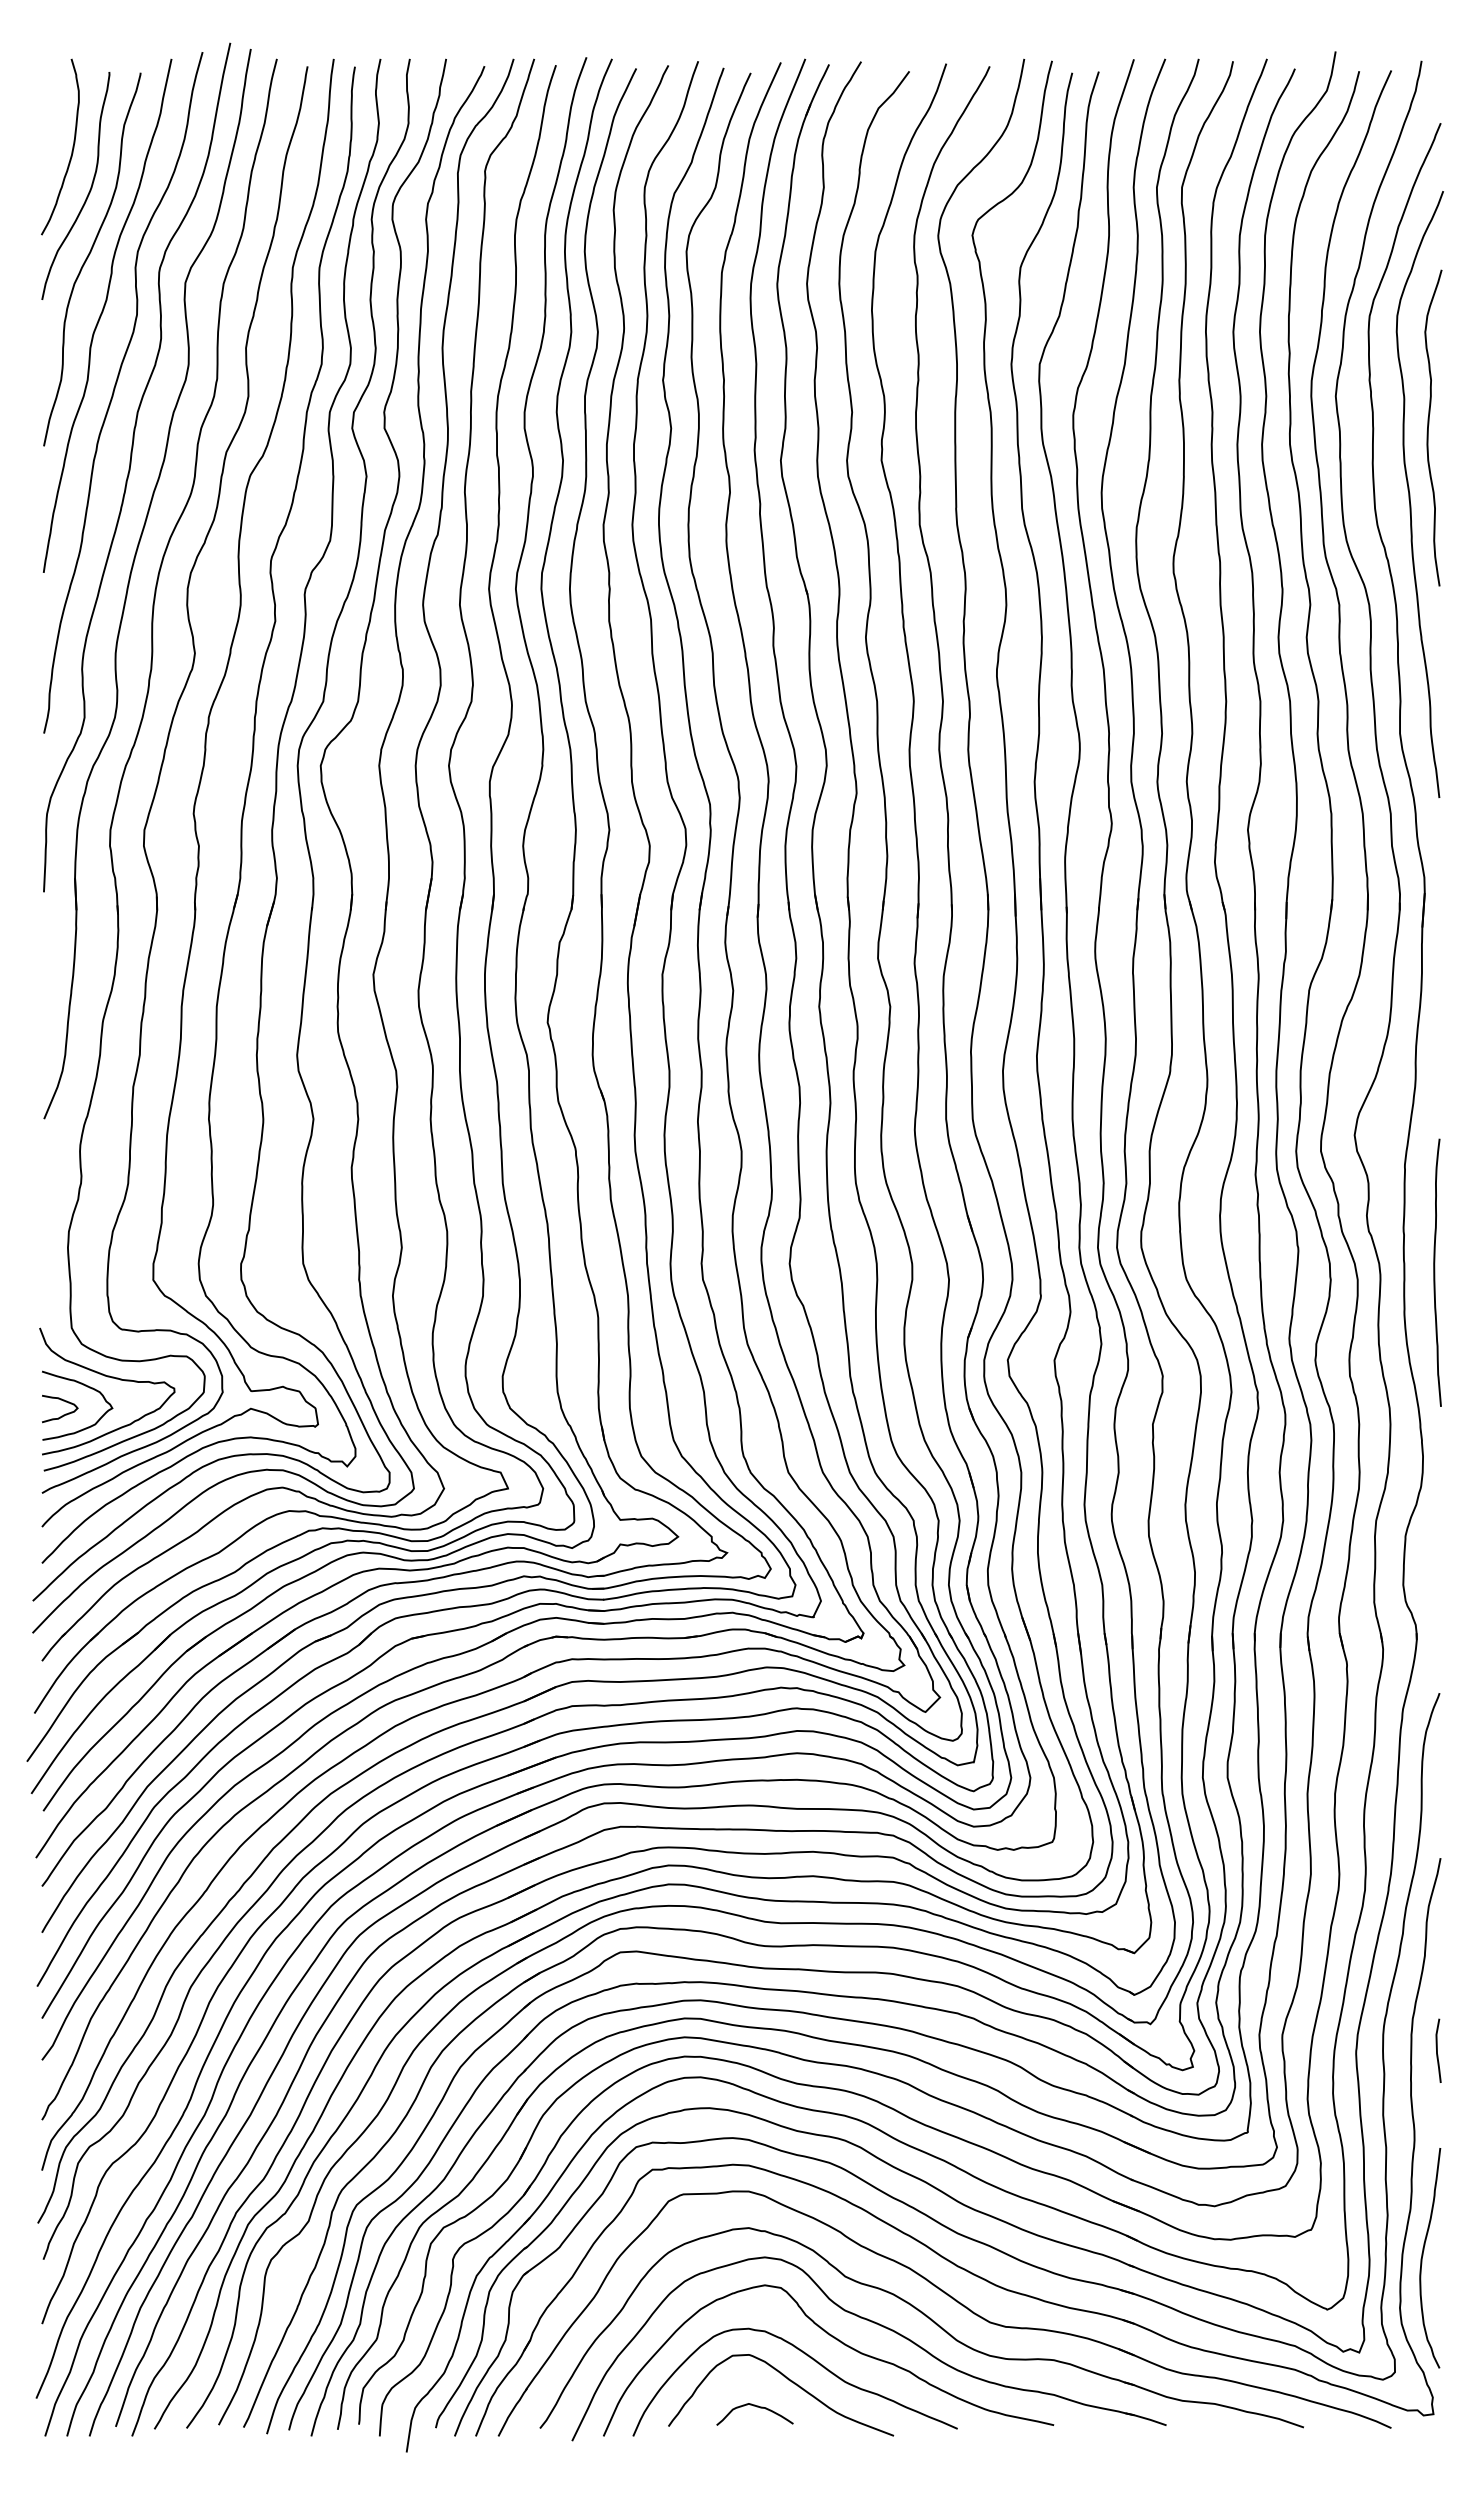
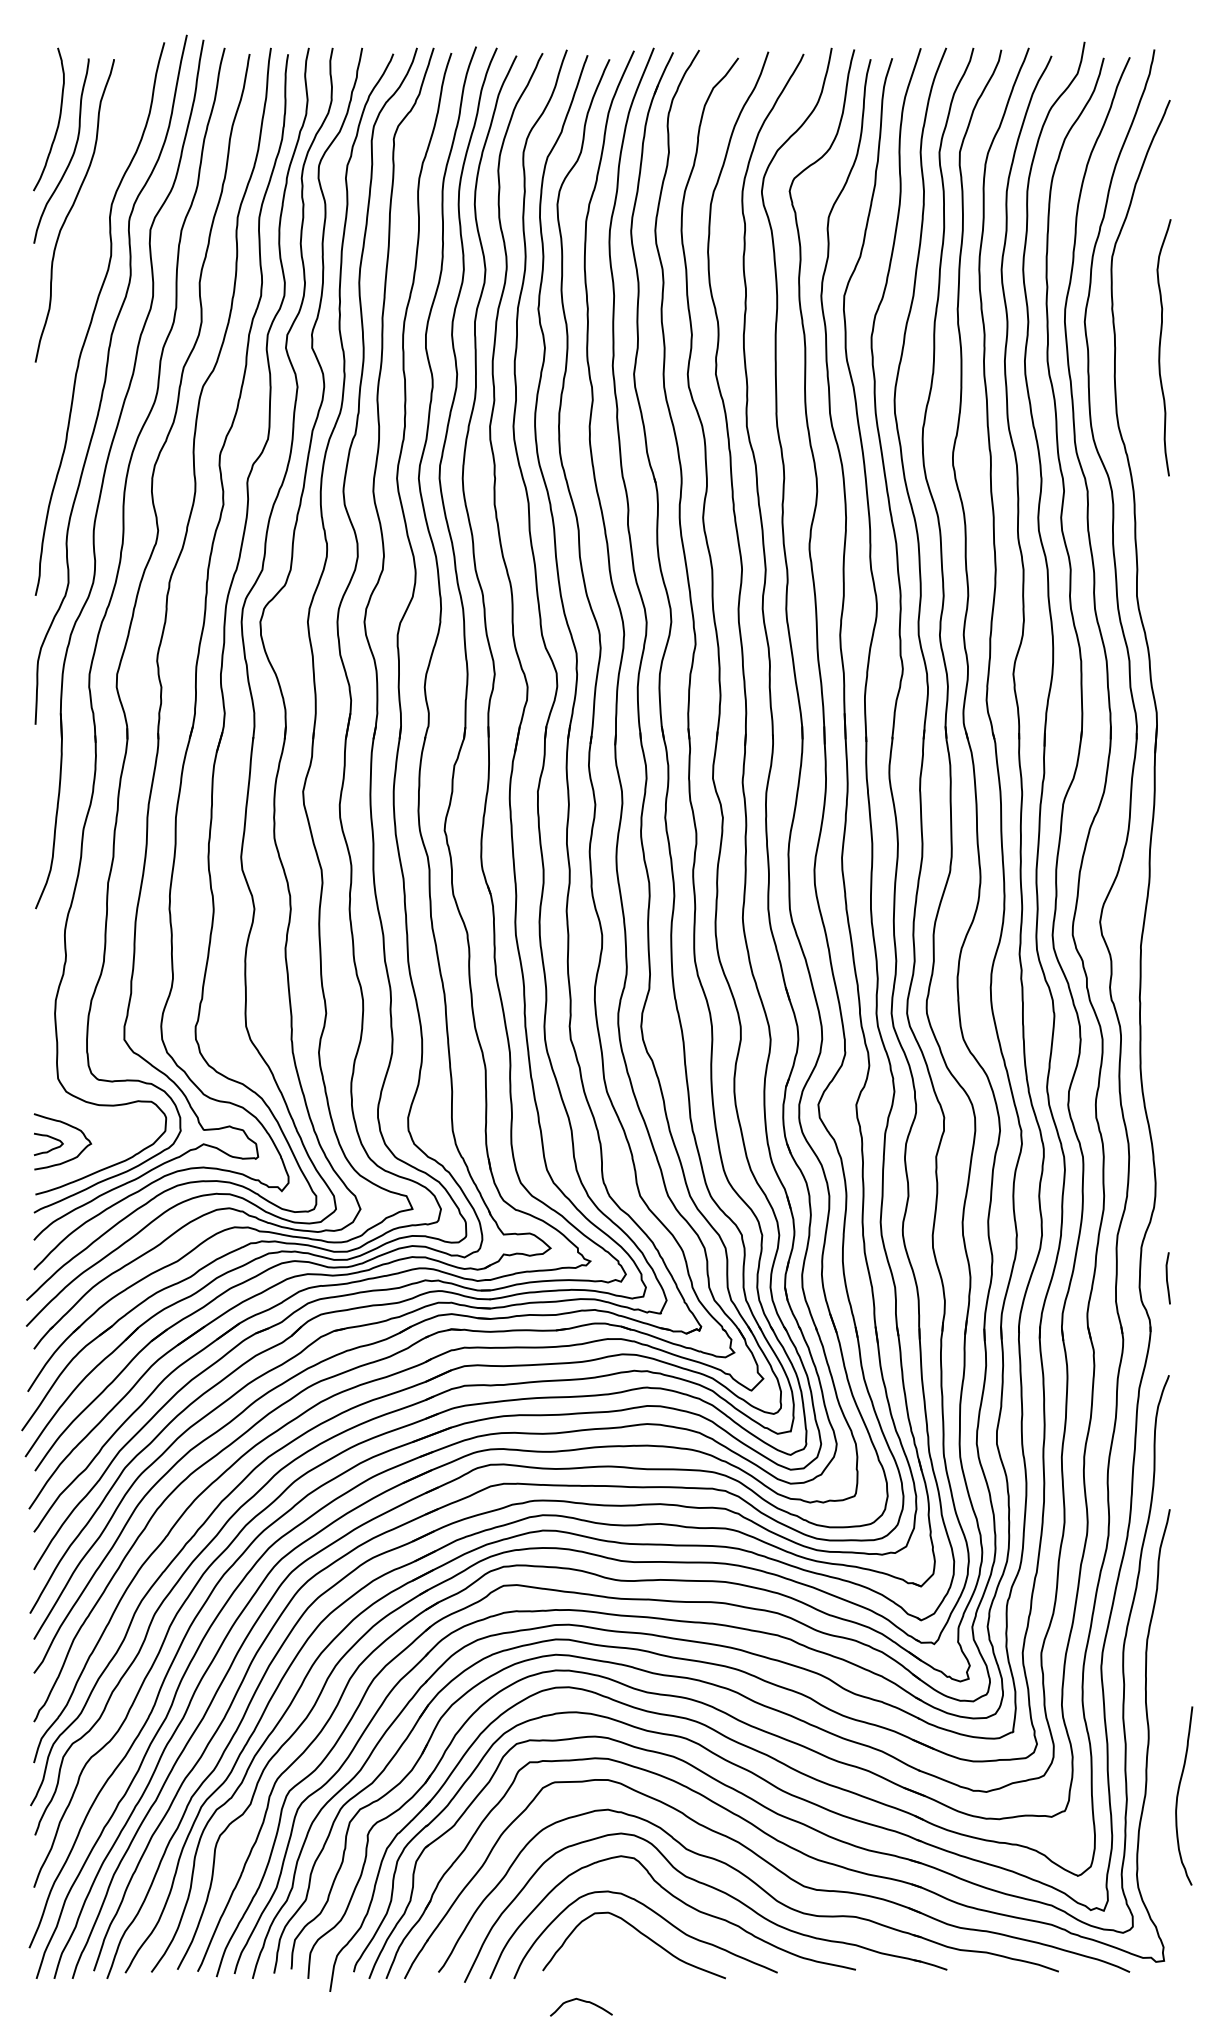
curve: (103, 312) -> (83, 253), removed
curve: (1410, 494) -> (1145, 401), removed
curve: (1435, 1272) -> (1165, 1033), removed
curve: (111, 1378) -> (90, 1119), removed
line: (1437, 2050) -> (1167, 1278), moved
curve: (1423, 2256) -> (1178, 1794), moved
curve: (756, 2407) -> (582, 2001), moved

